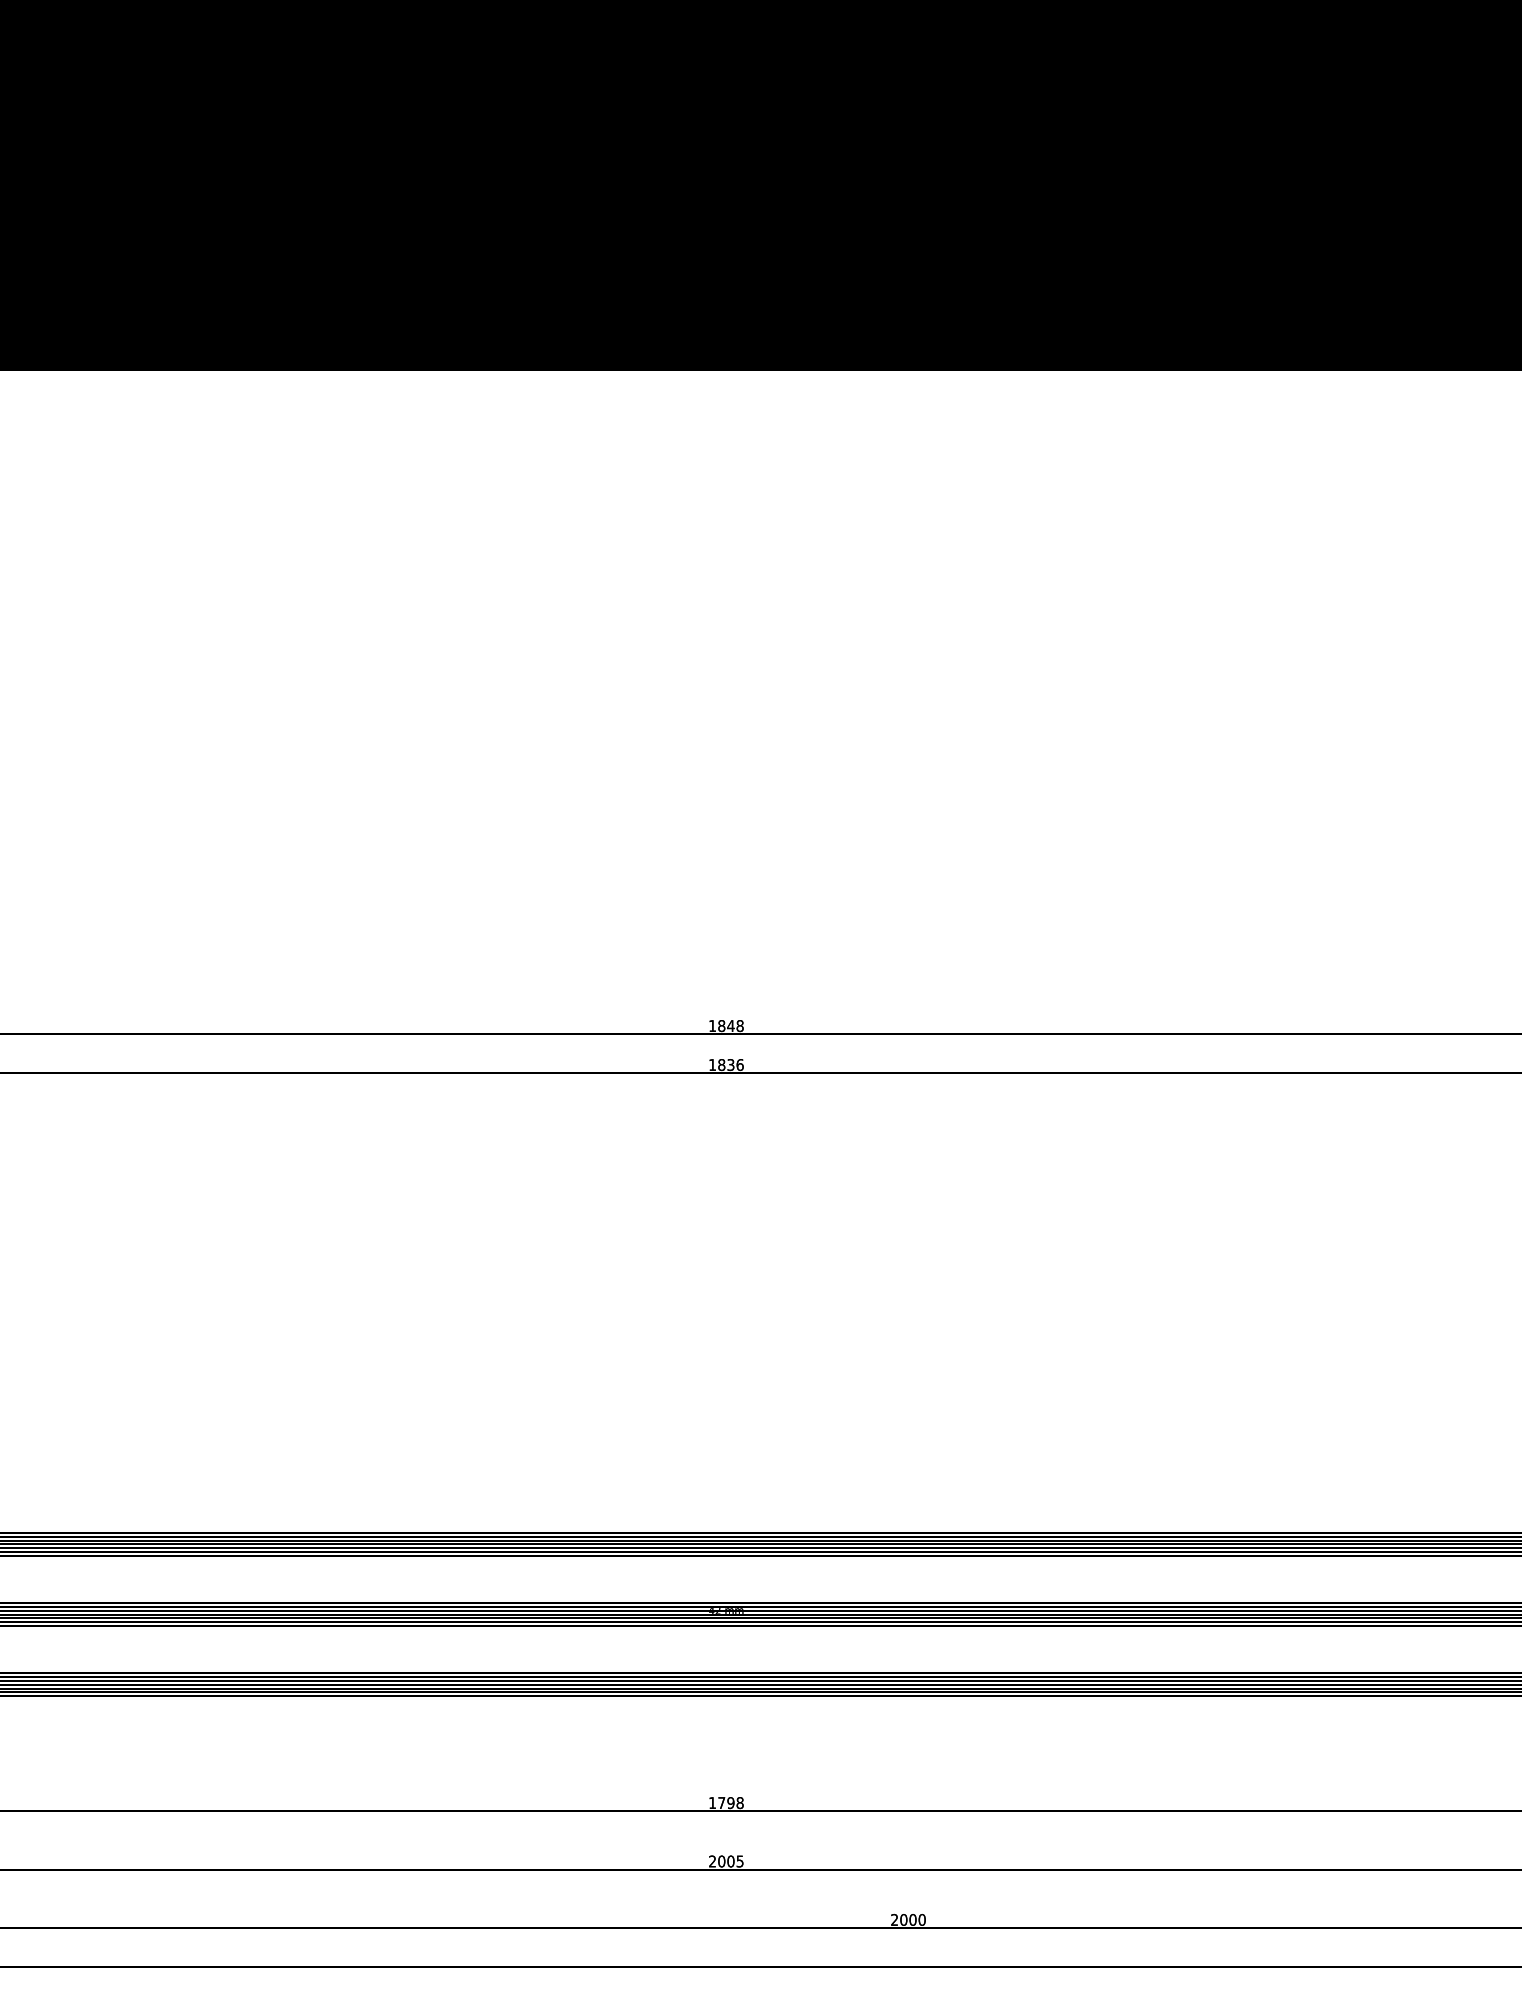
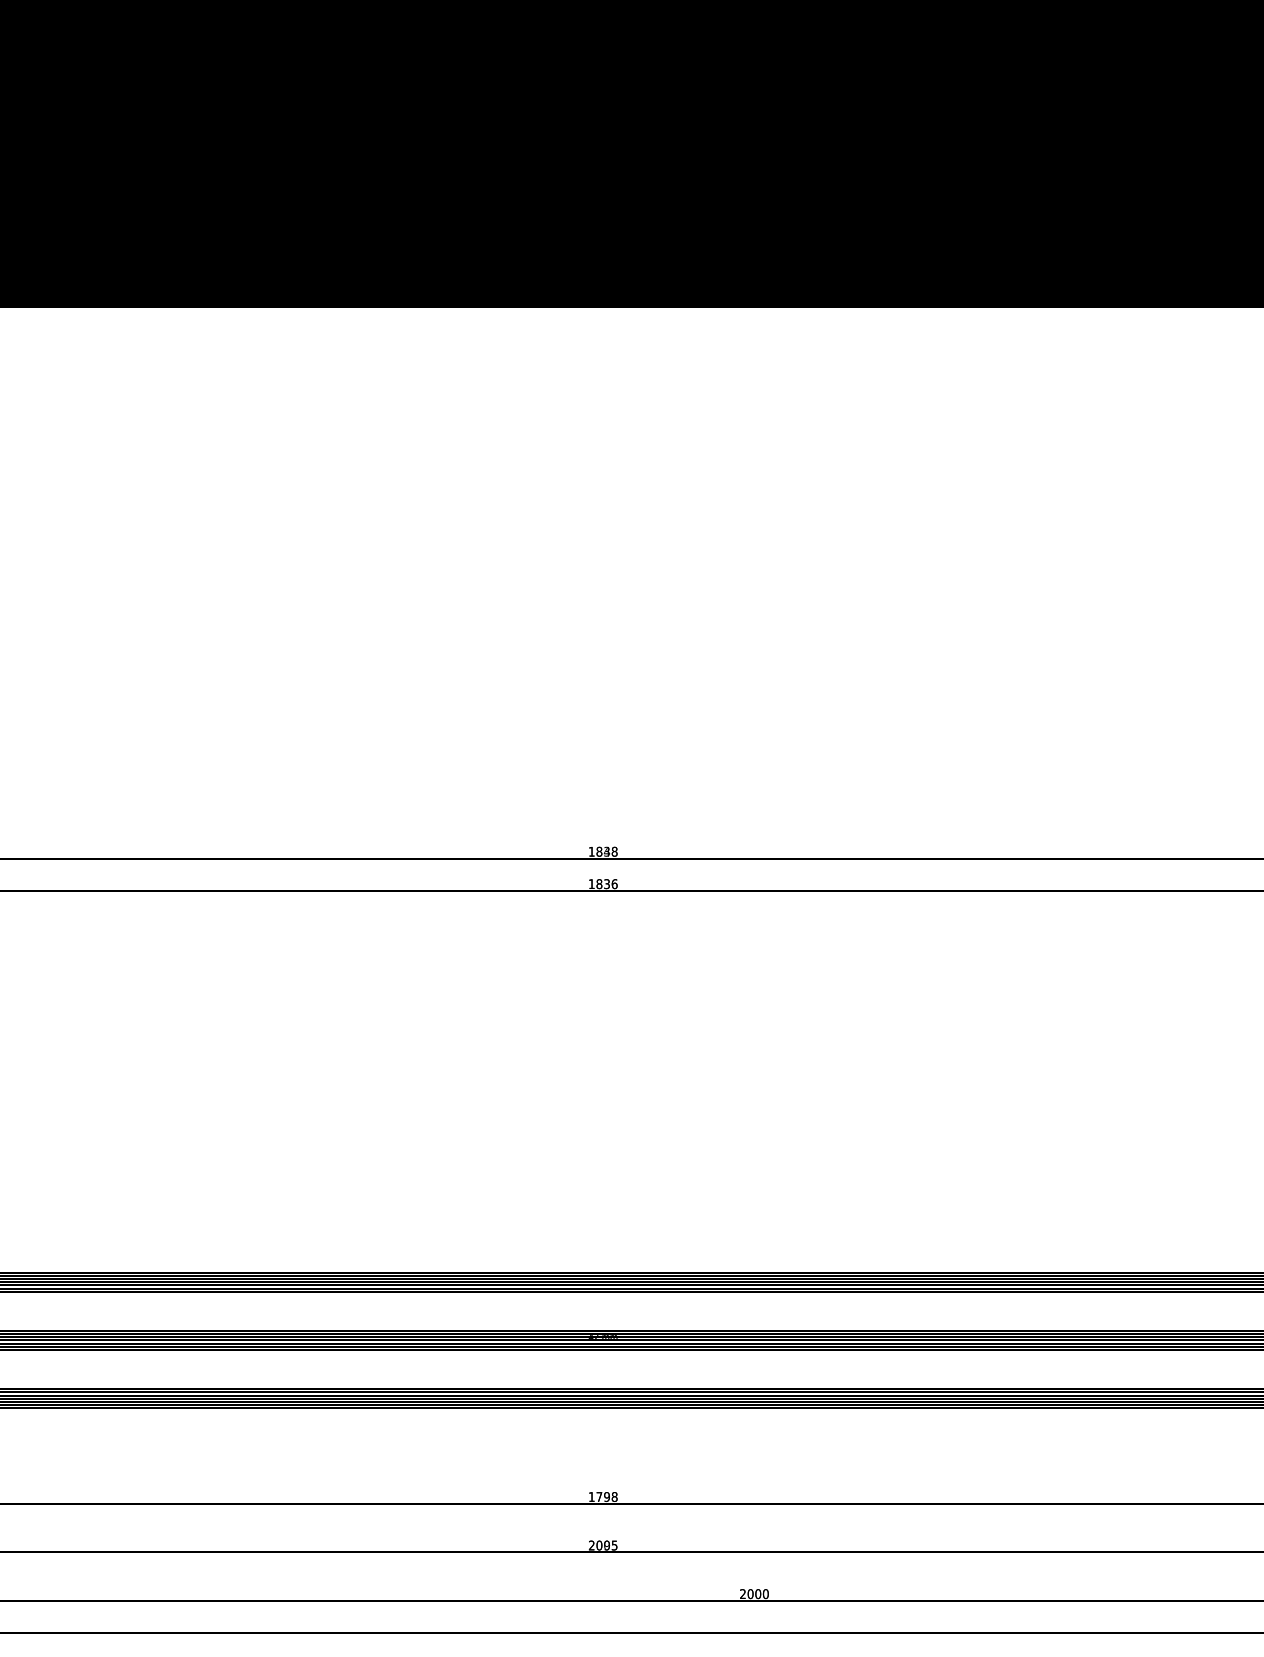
text: (730, 1026) -> (606, 852), 1848 -> 1838
text: (730, 1861) -> (606, 1545), 2005 -> 2095

